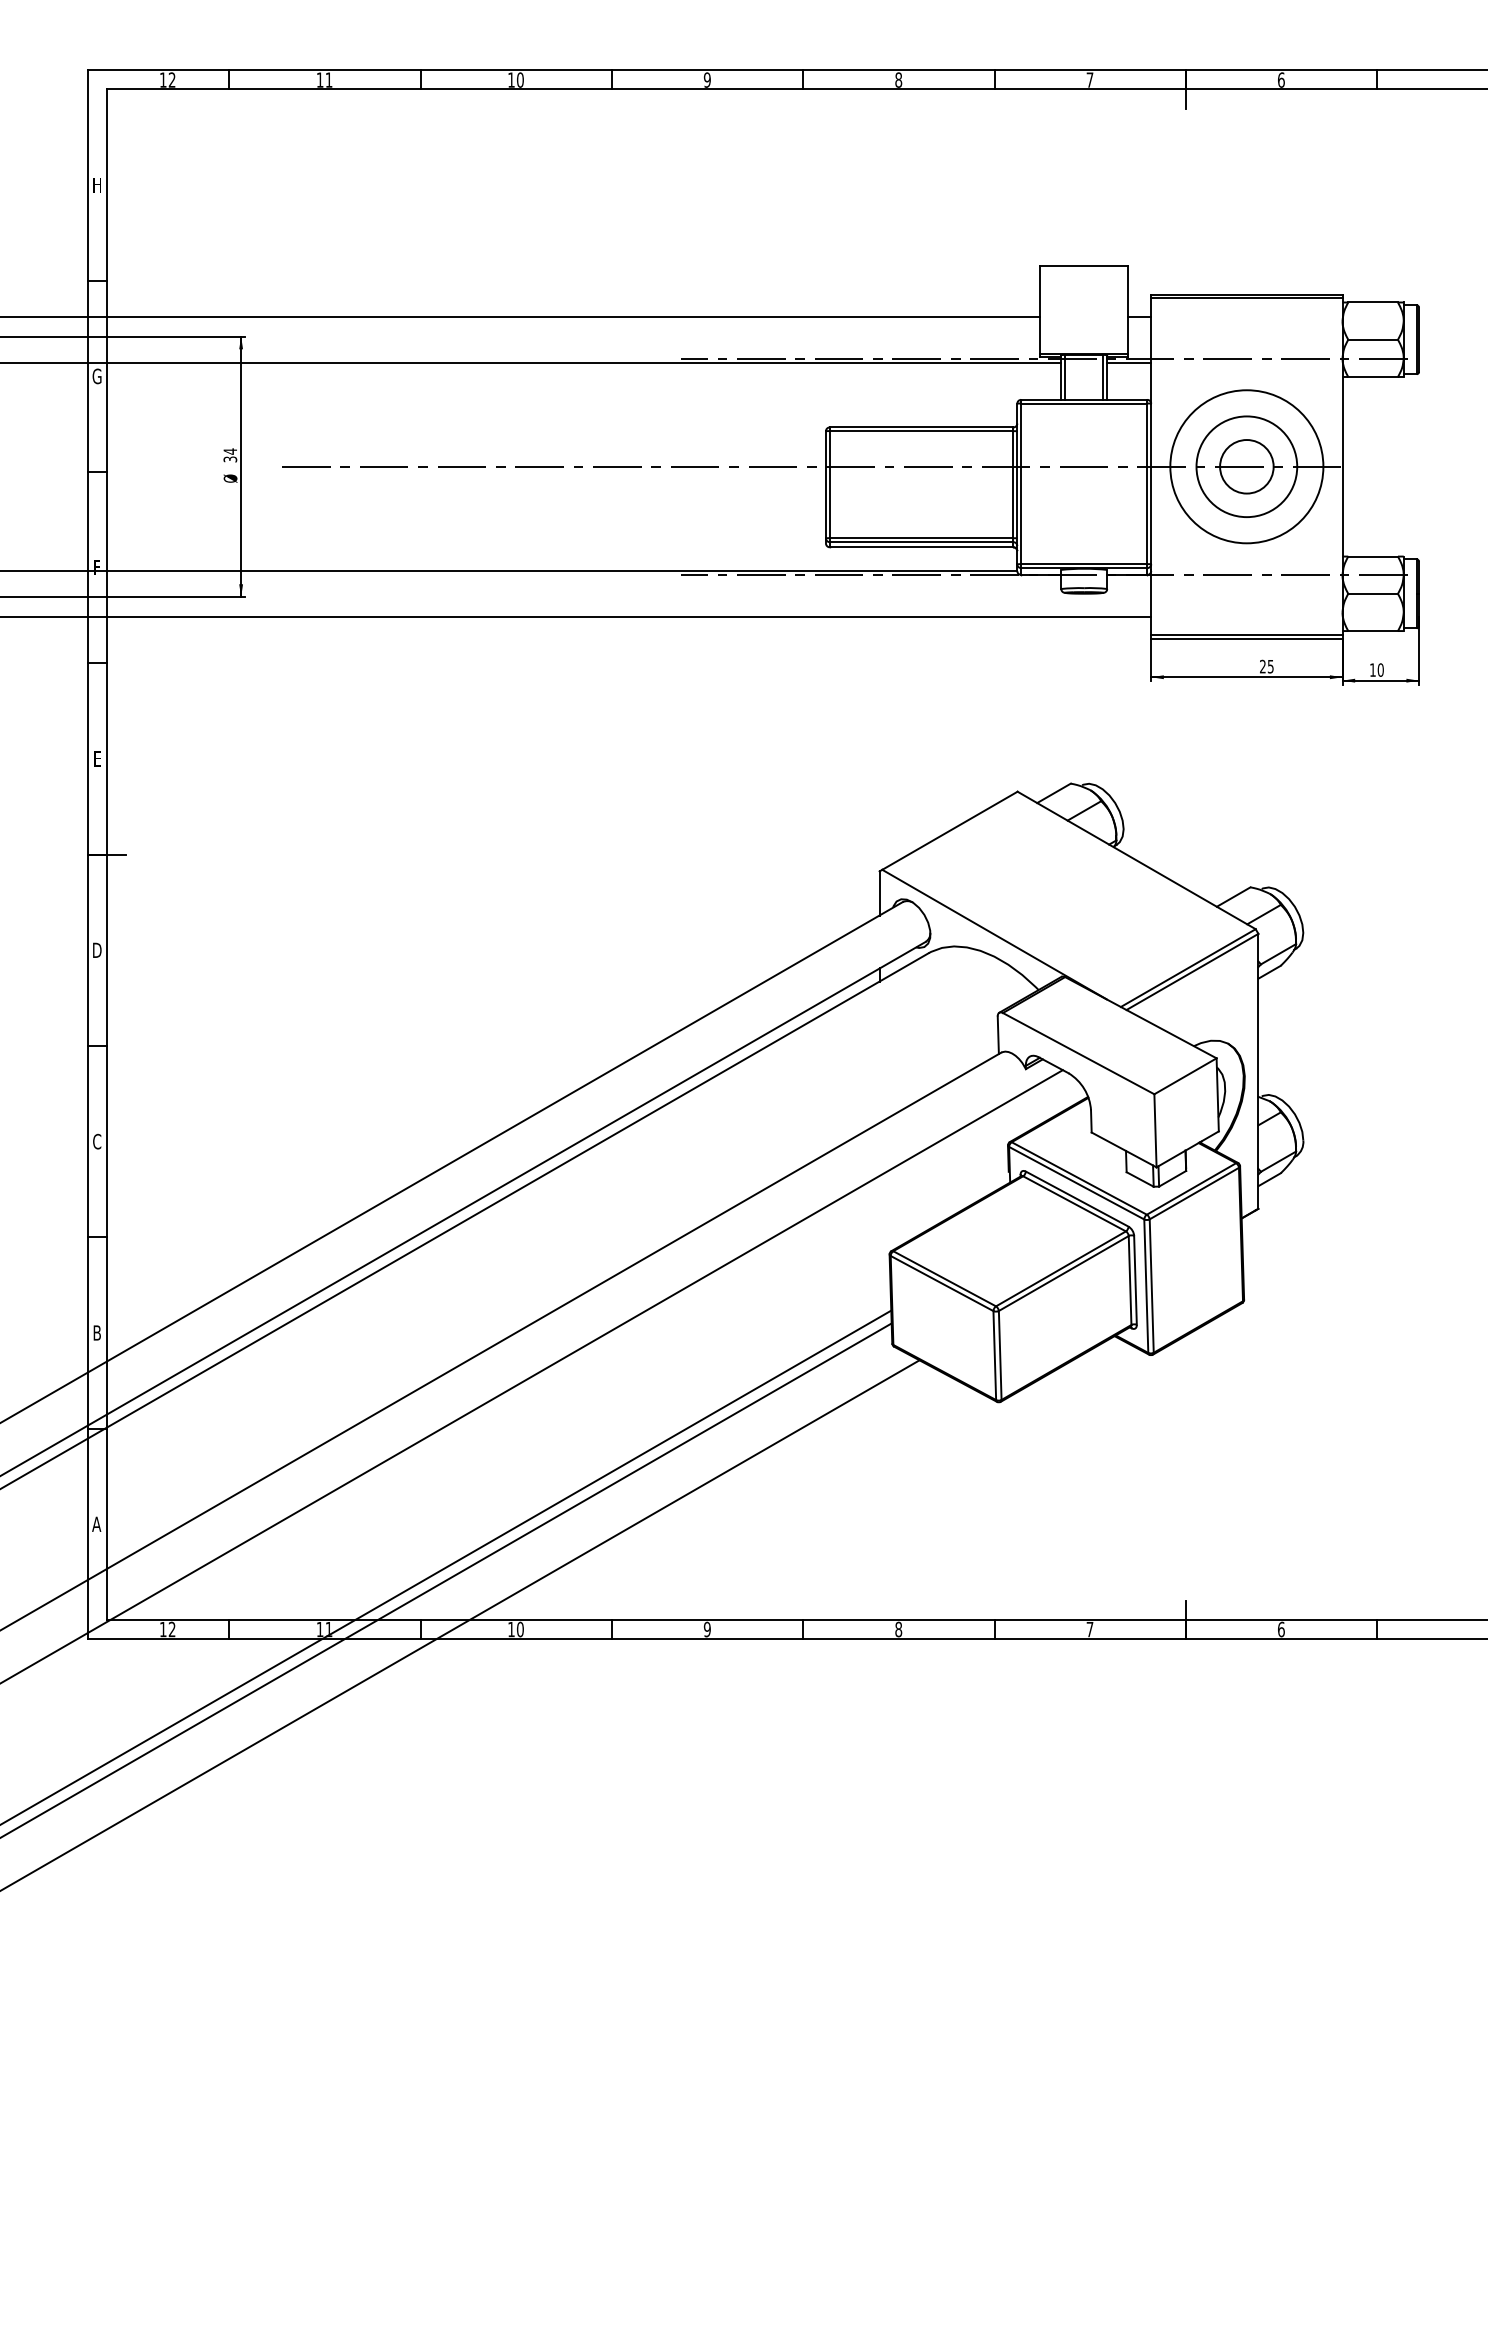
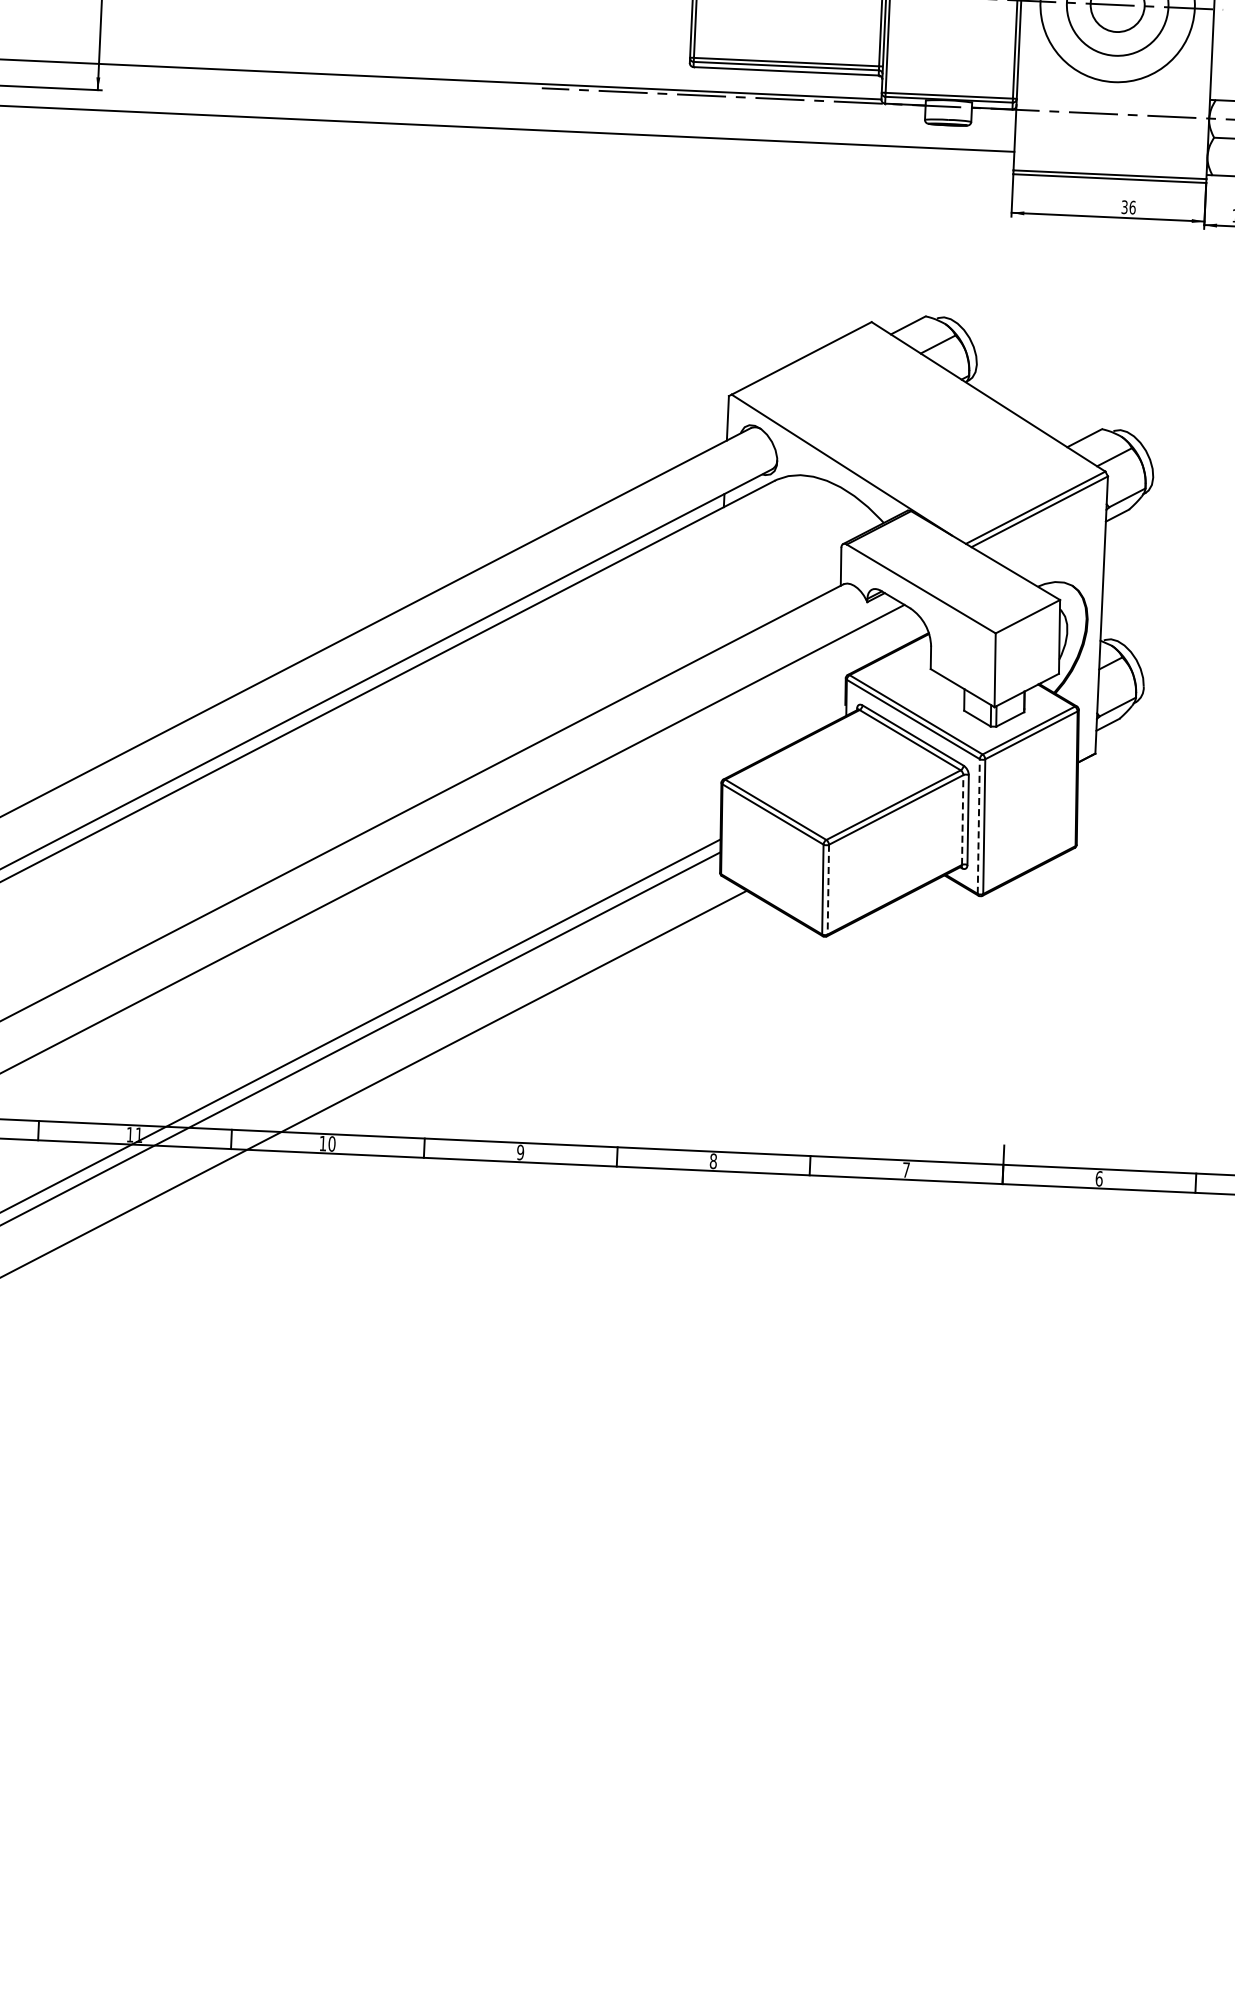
text: (1266, 666) -> (1128, 207), 25 -> 36
line: (1130, 1280) -> (963, 820), solid -> dashed
line: (1146, 1286) -> (978, 826), solid -> dashed
line: (1000, 1355) -> (828, 889), solid -> dashed

